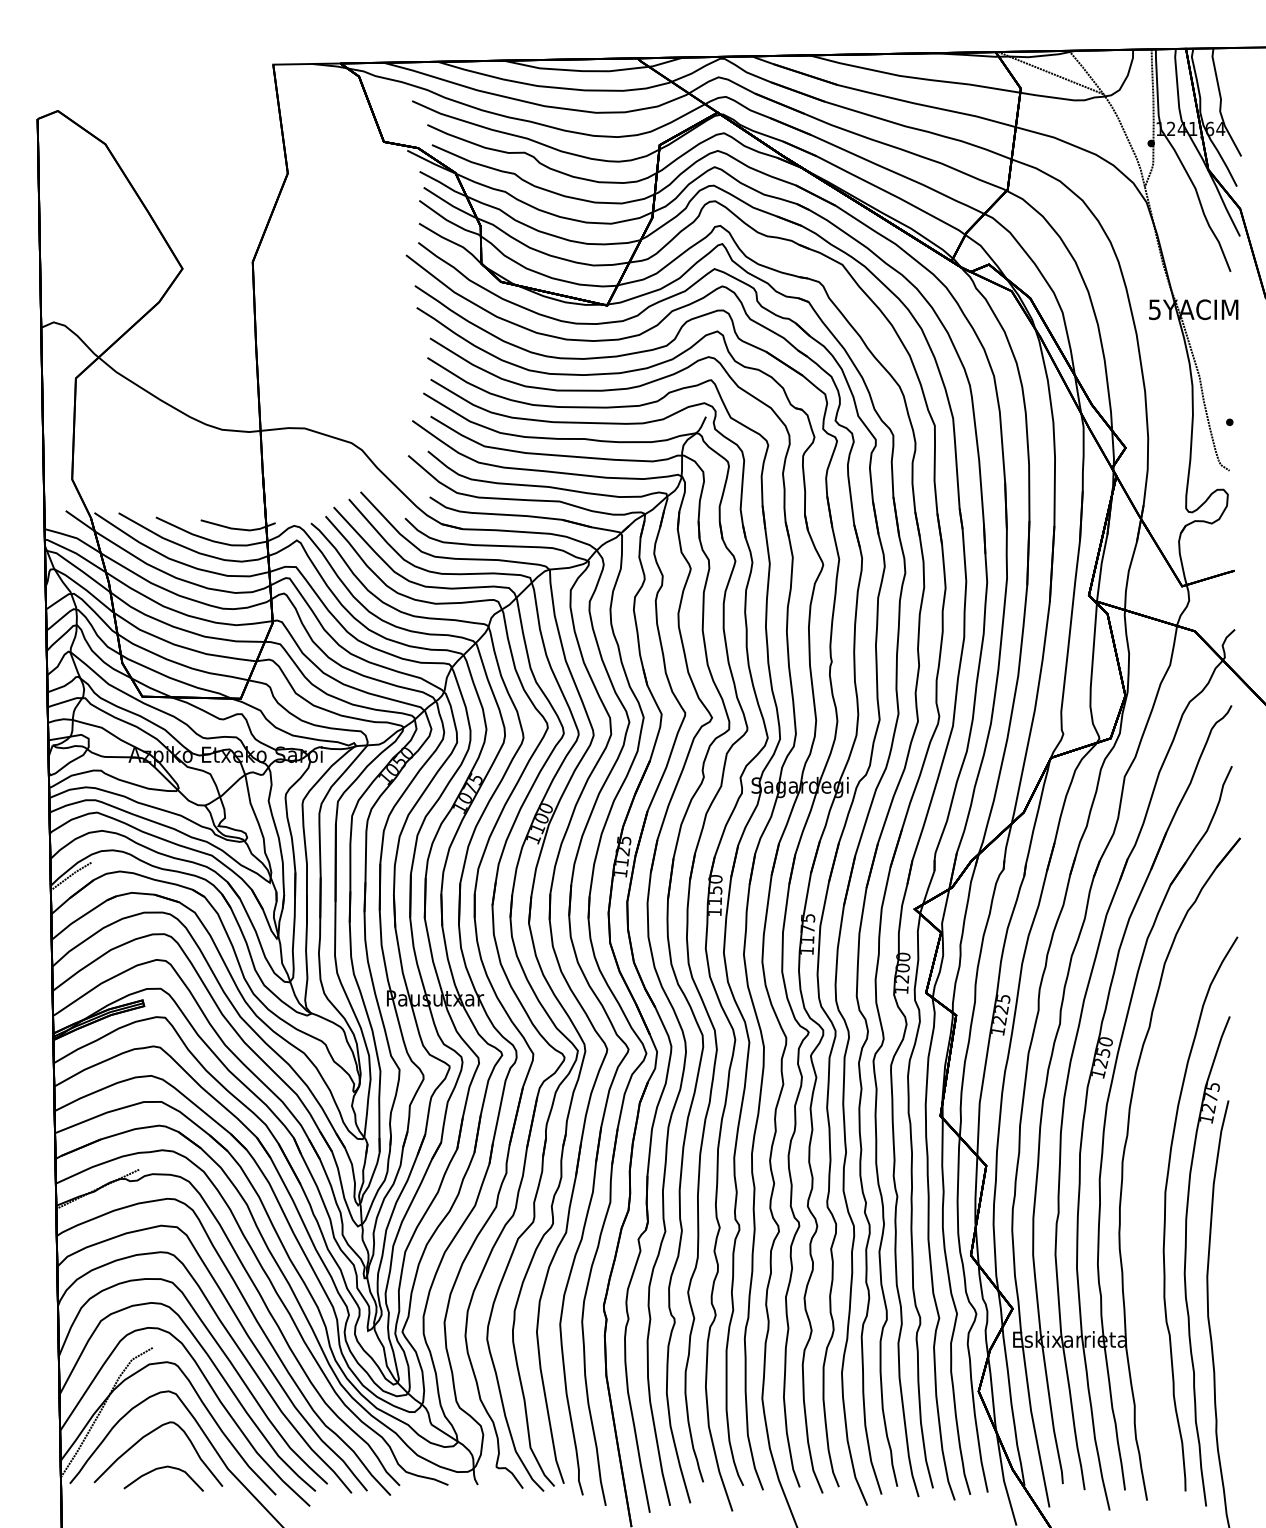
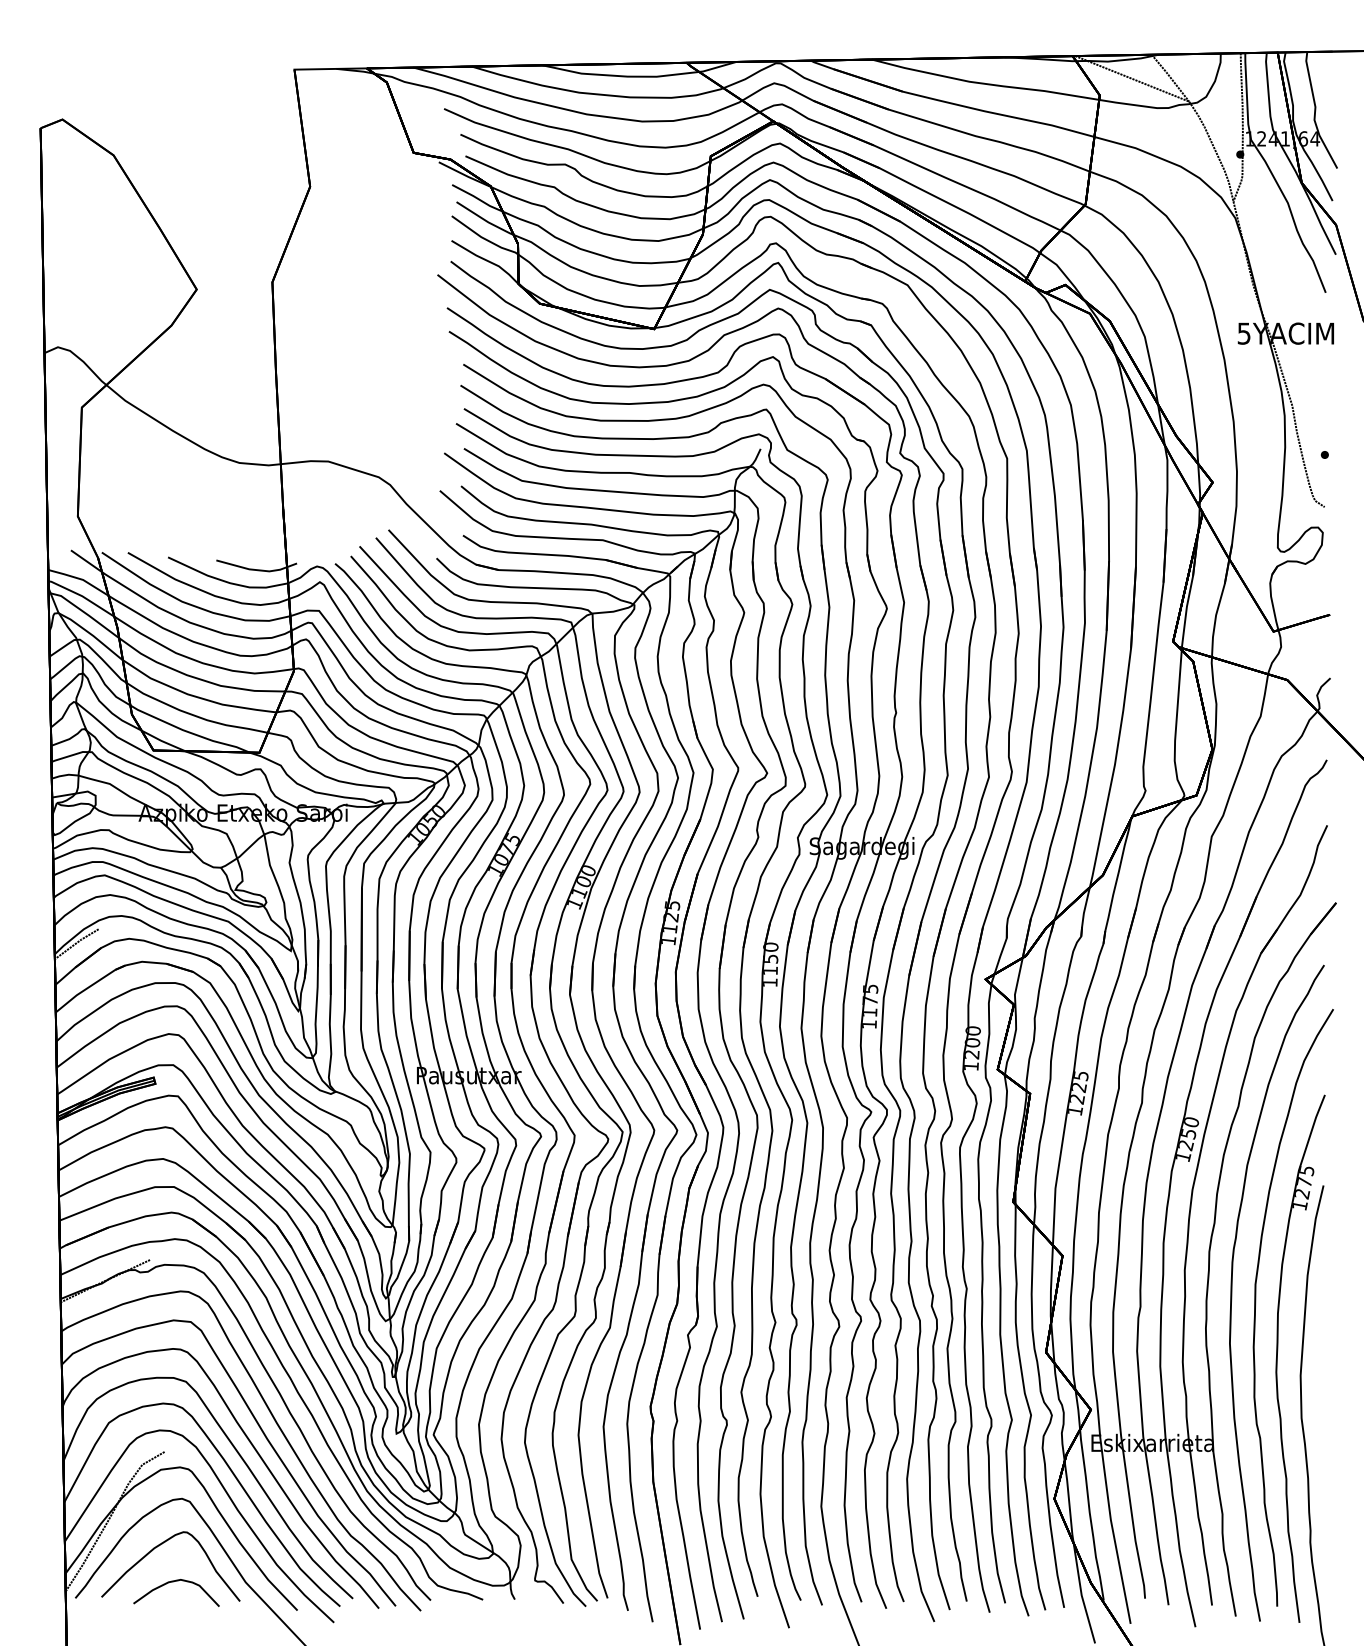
curve: (1144, 1199) -> (1232, 1292), added

